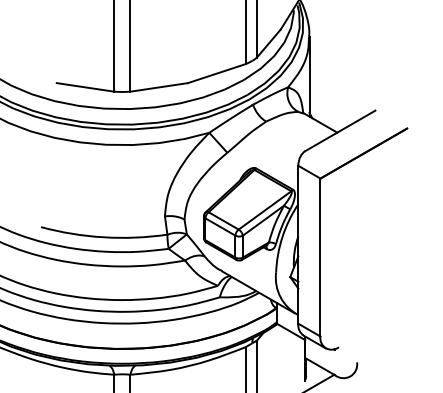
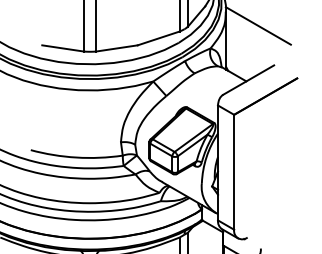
line: (353, 56) -> (258, 25), added

